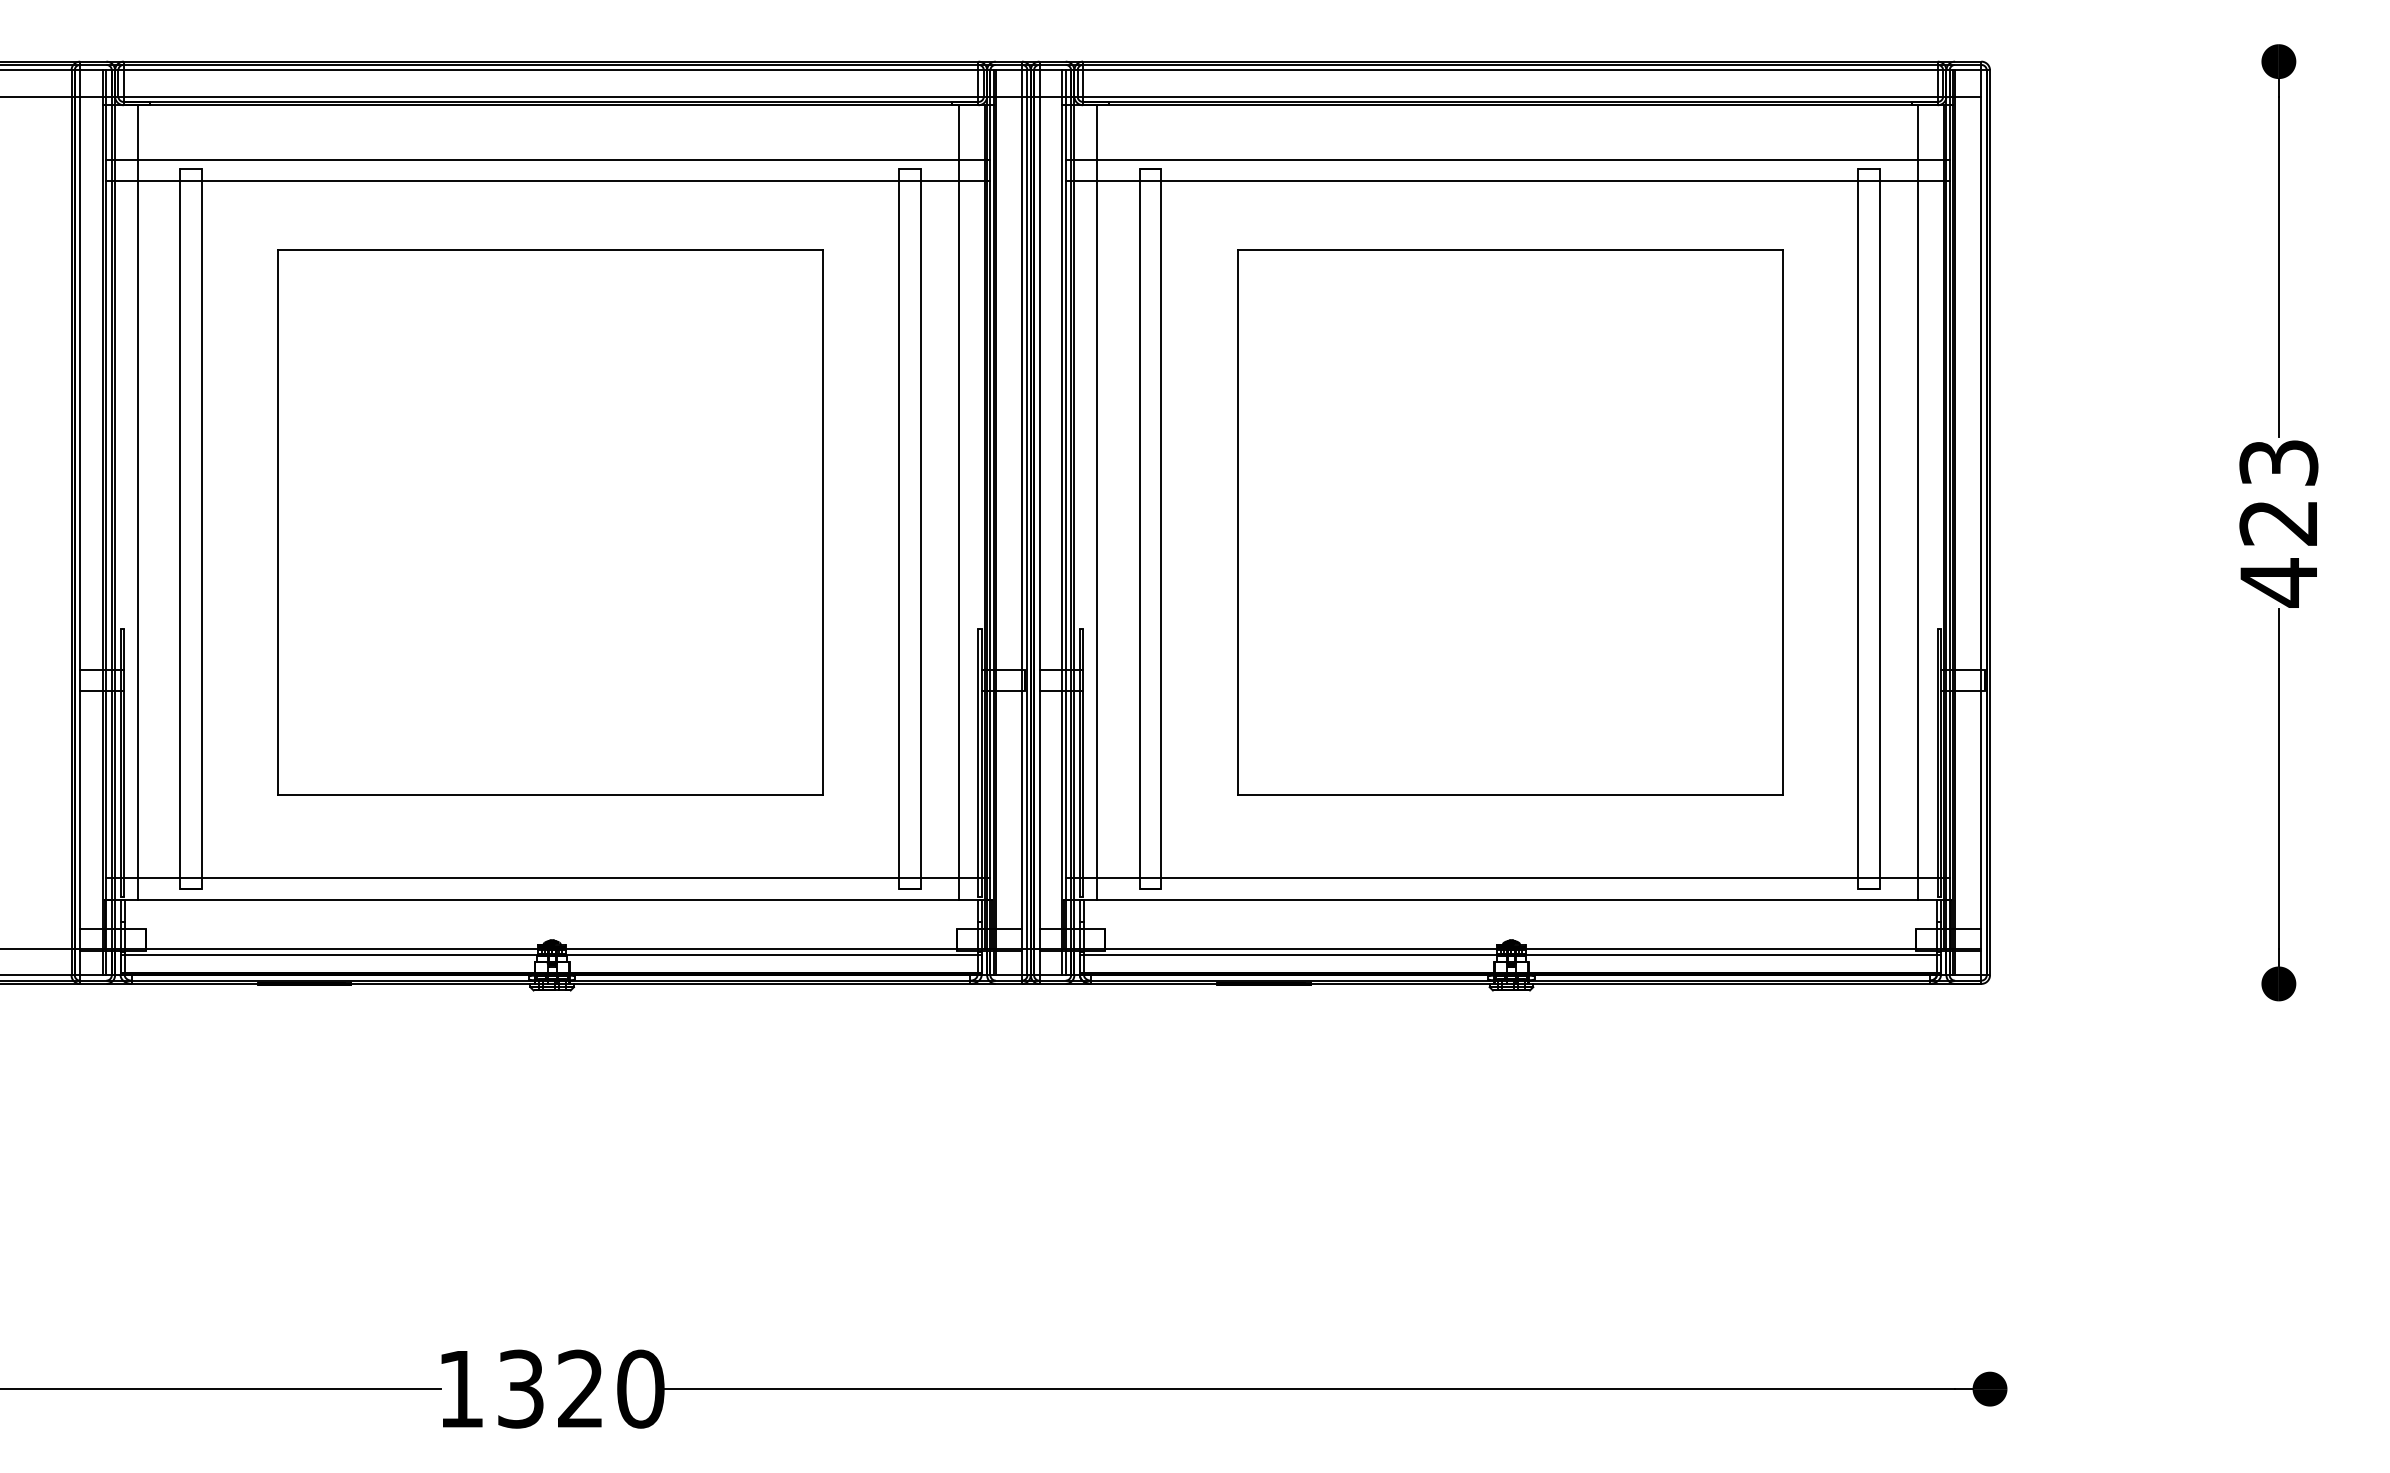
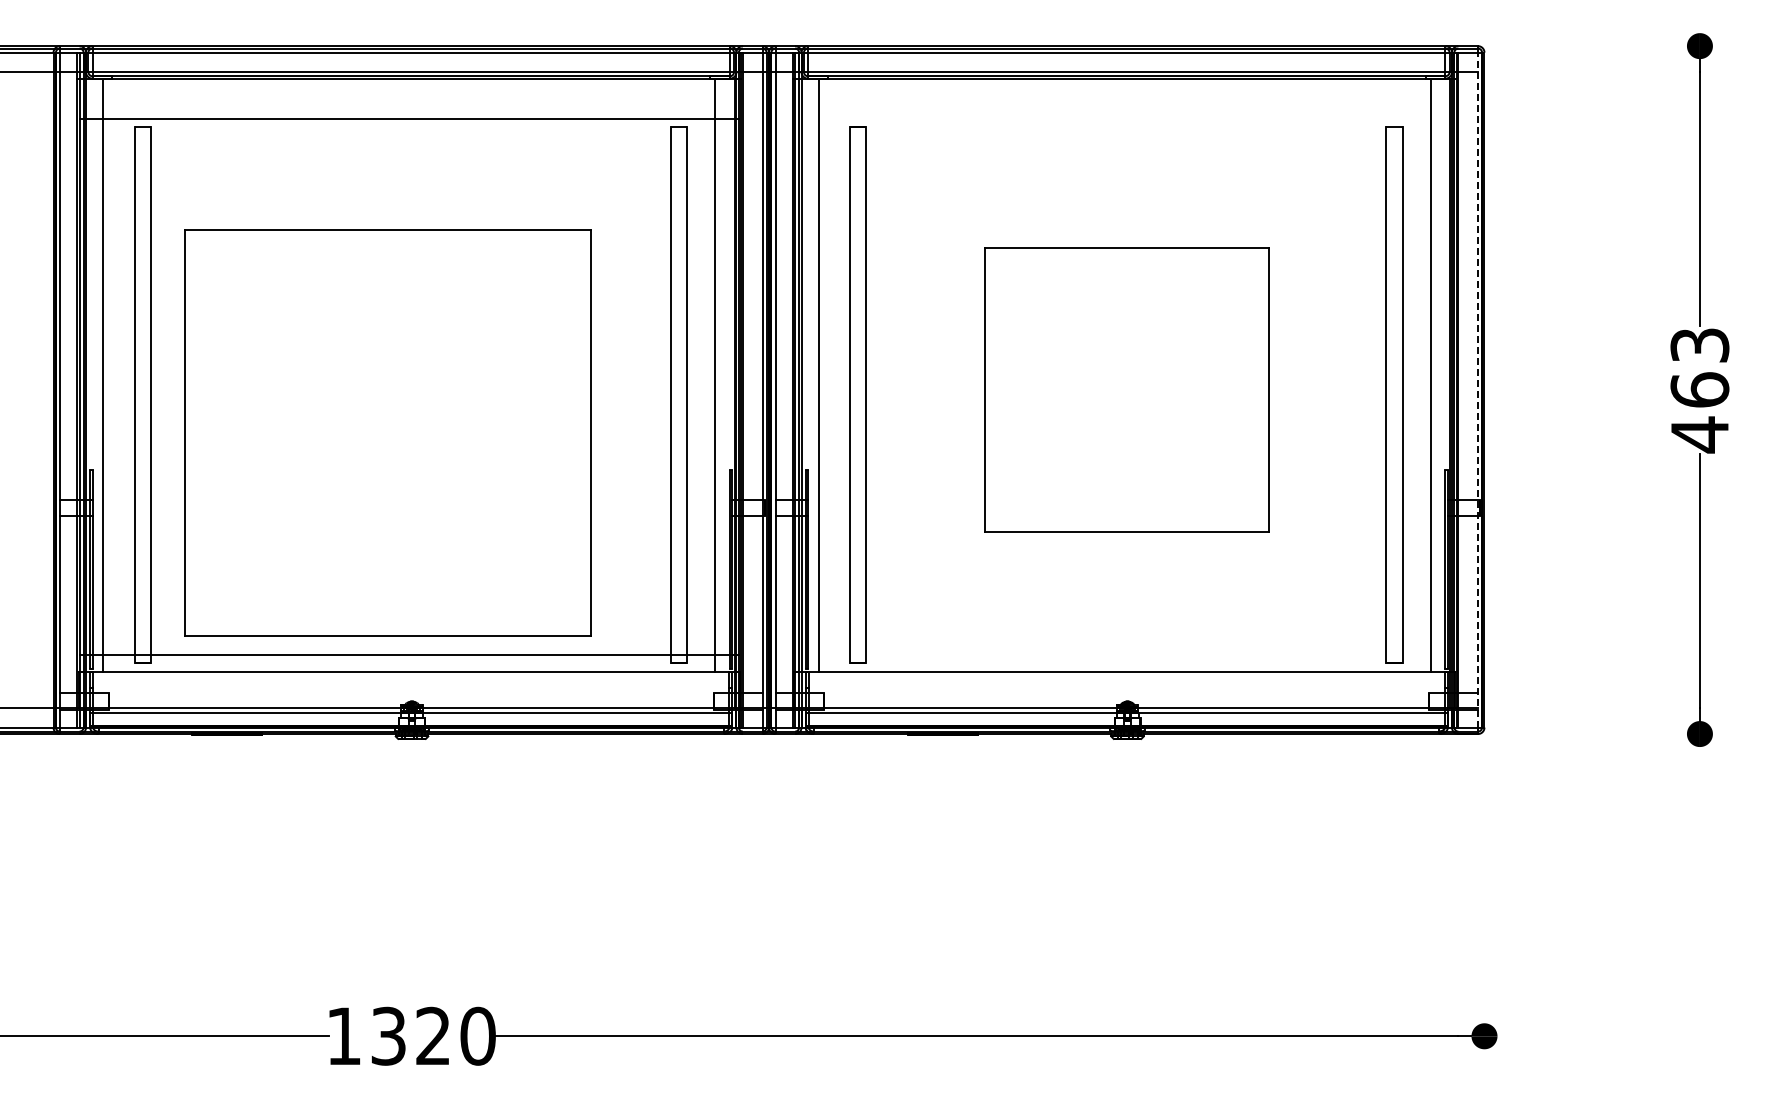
line: (1507, 159) -> (1124, 119), removed
line: (547, 181) -> (408, 135), removed
line: (1507, 181) -> (1124, 135), removed
part: (550, 521) -> (387, 432), moved
part: (1510, 521) -> (1126, 389), size x0.7
line: (1980, 521) -> (1477, 389), solid -> dashed
text: (2278, 521) -> (1699, 389), 423 -> 463
line: (1507, 878) -> (1124, 655), removed

